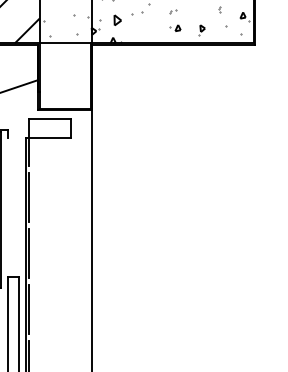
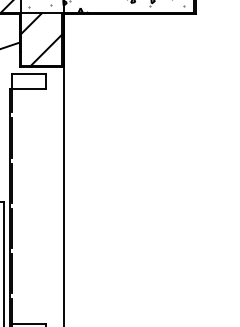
hatch: (64, 75) -> (41, 38), added

